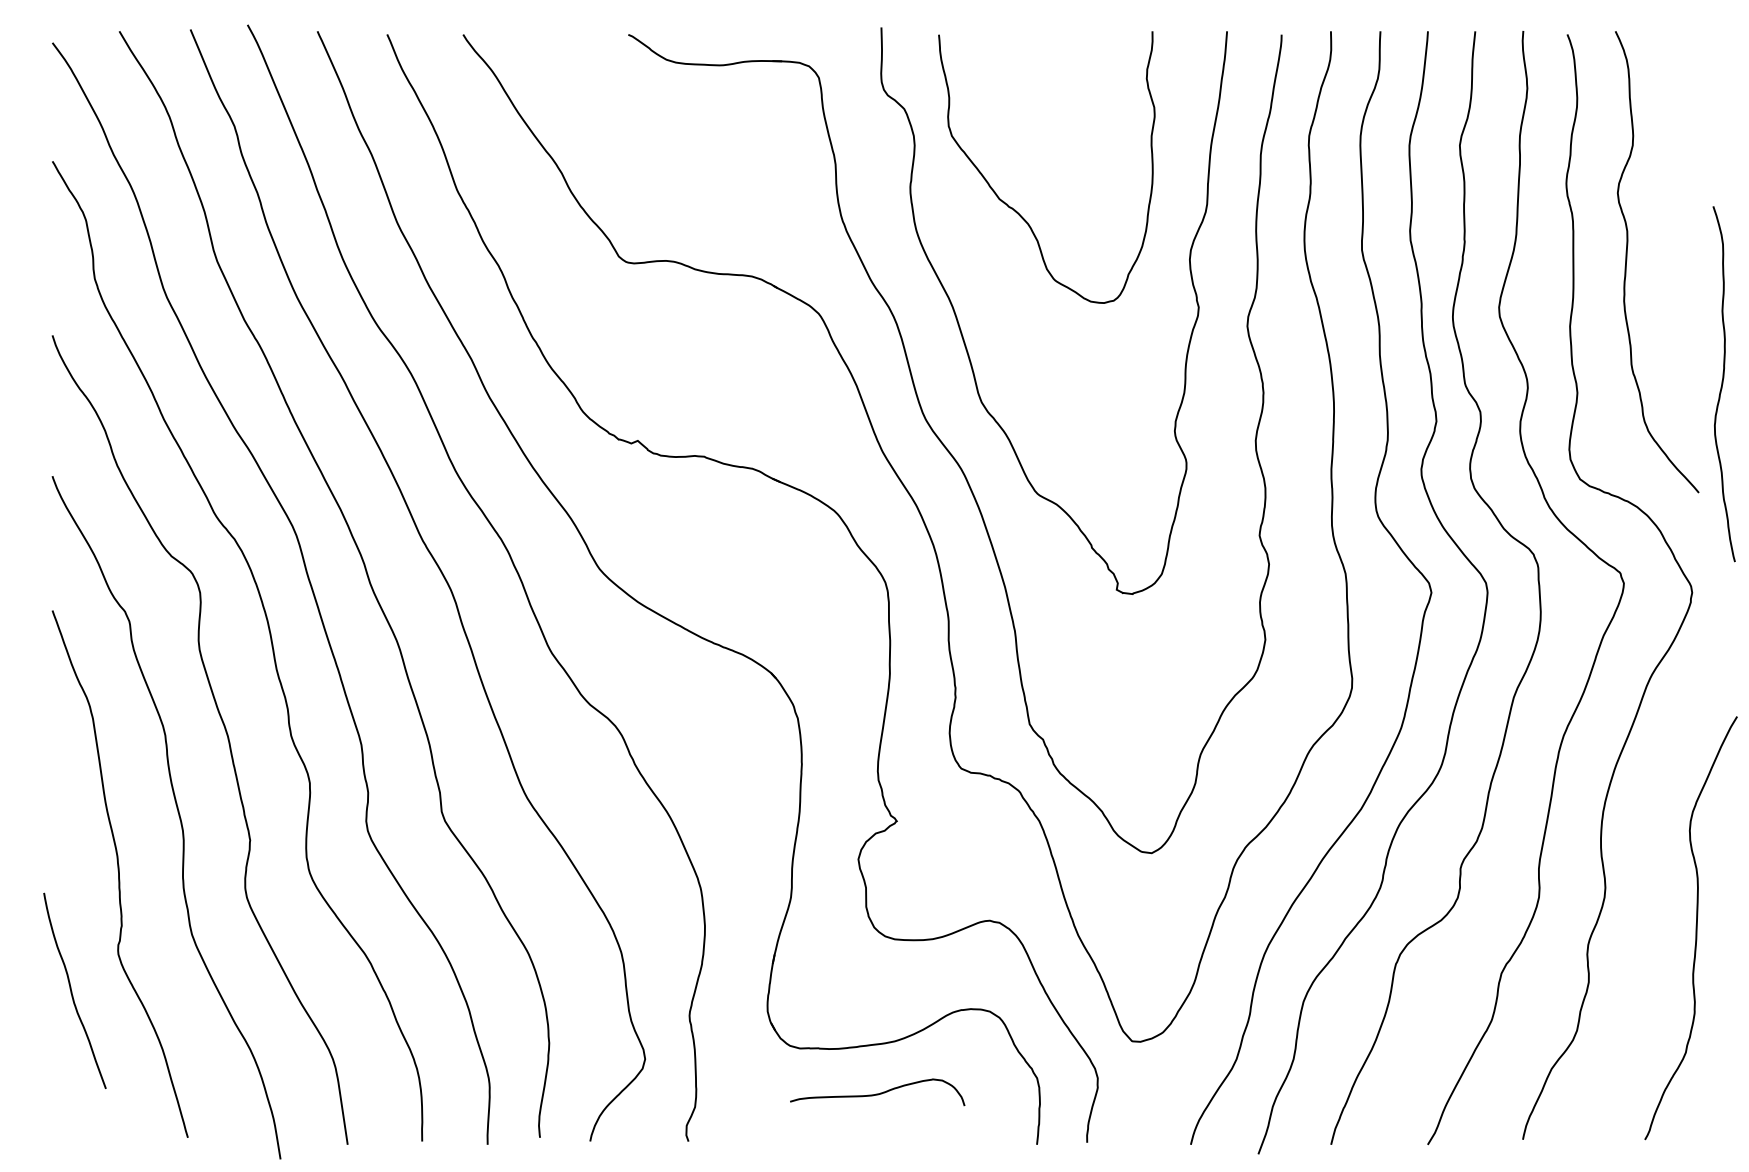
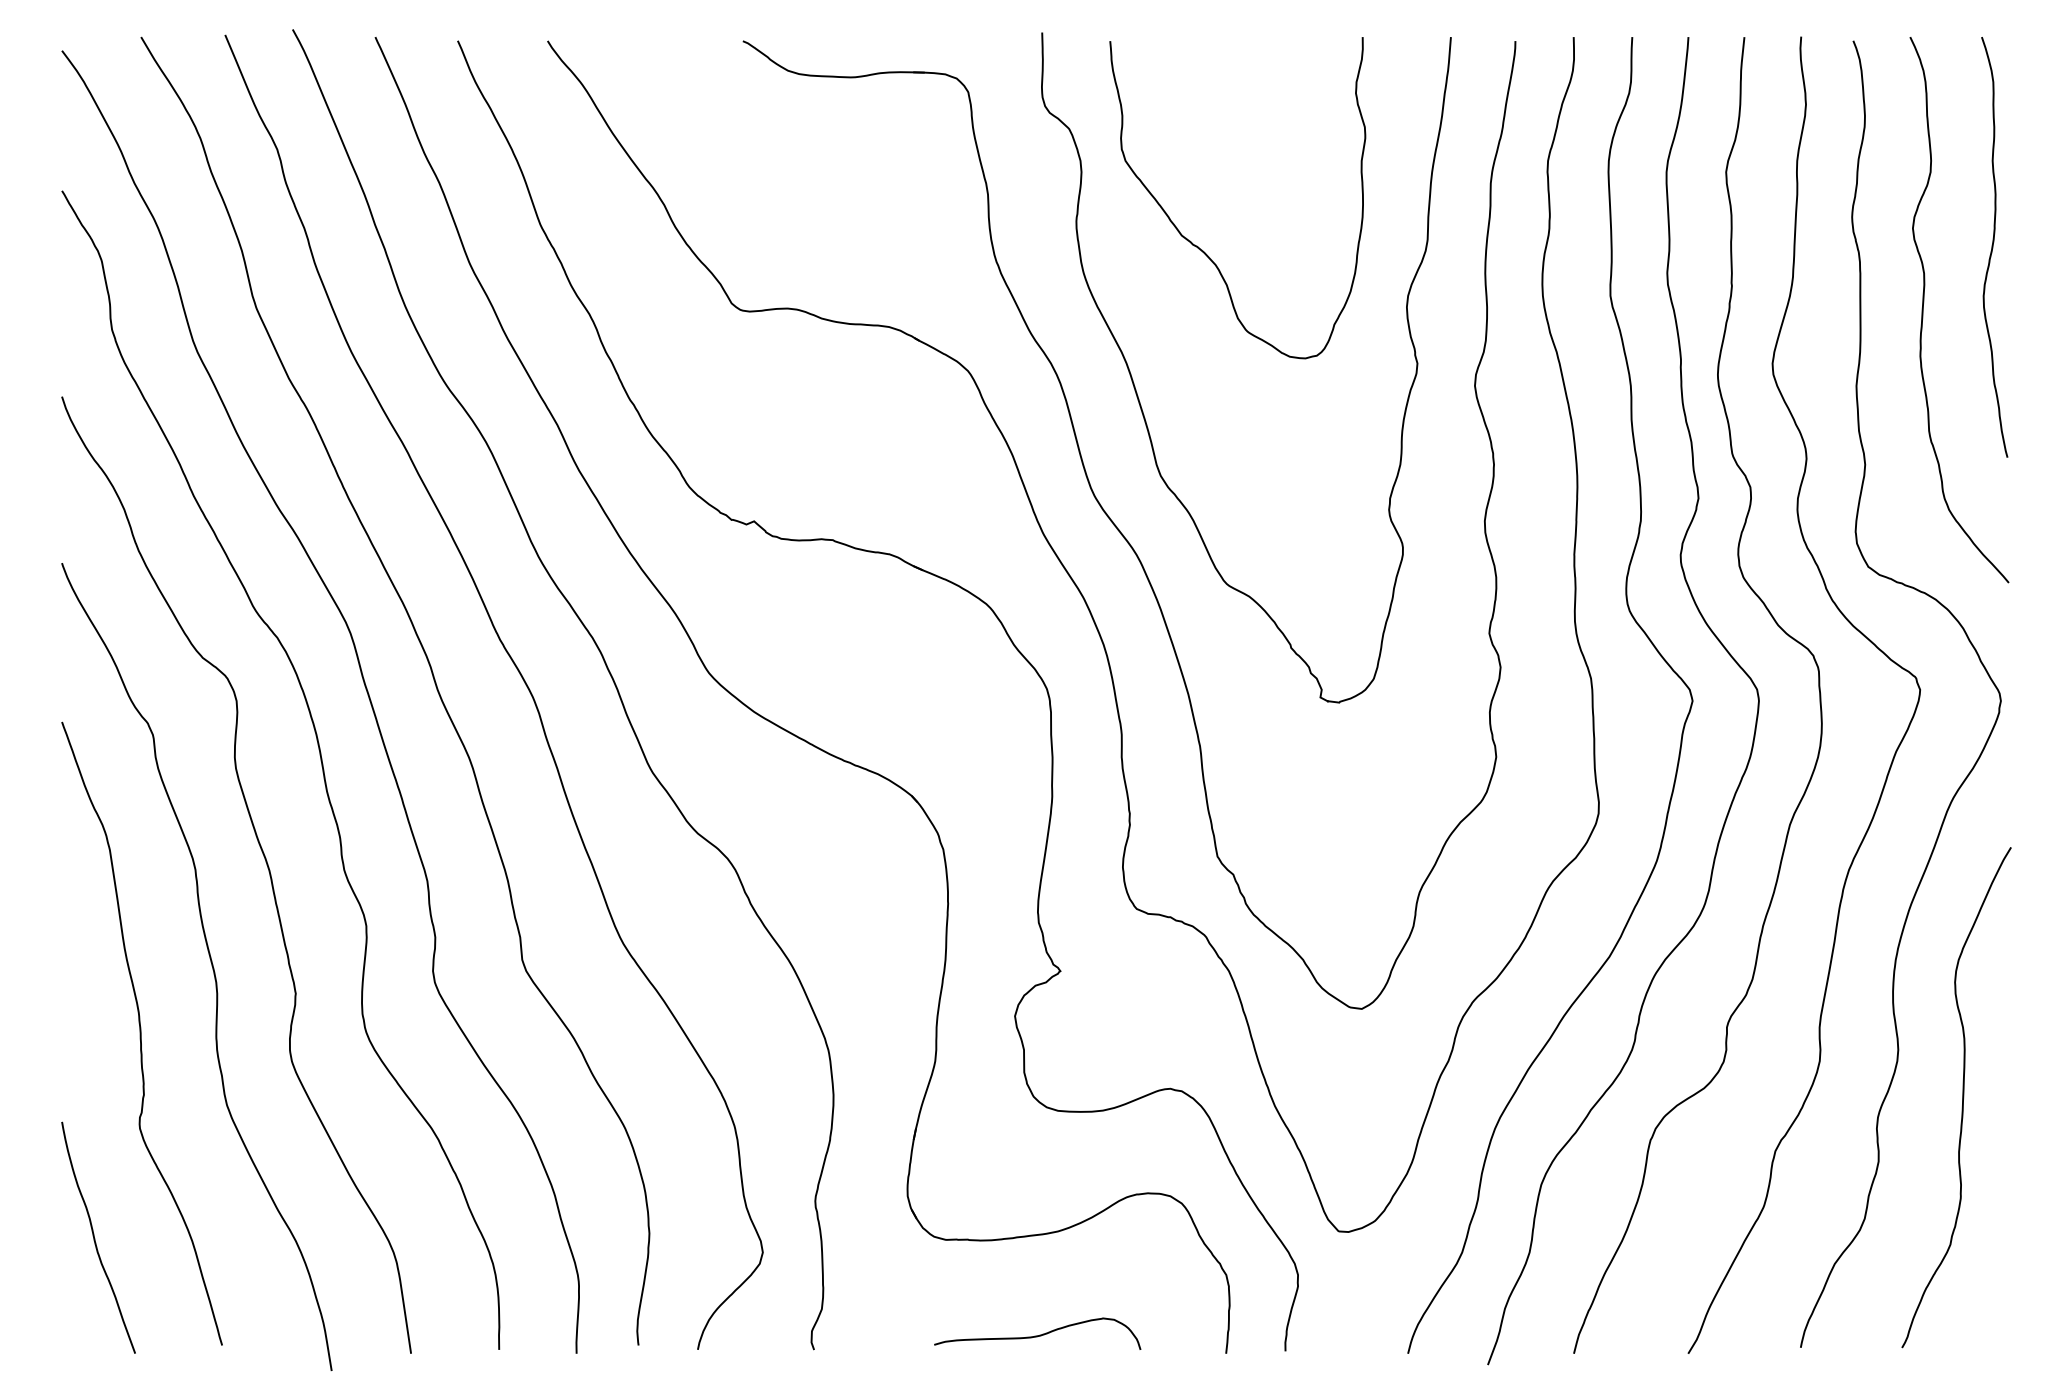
curve: (1723, 384) -> (1993, 247), moved
curve: (1696, 928) -> (1962, 1097), moved
curve: (72, 991) -> (95, 1238), moved
curve: (877, 1093) -> (1037, 1335), moved

